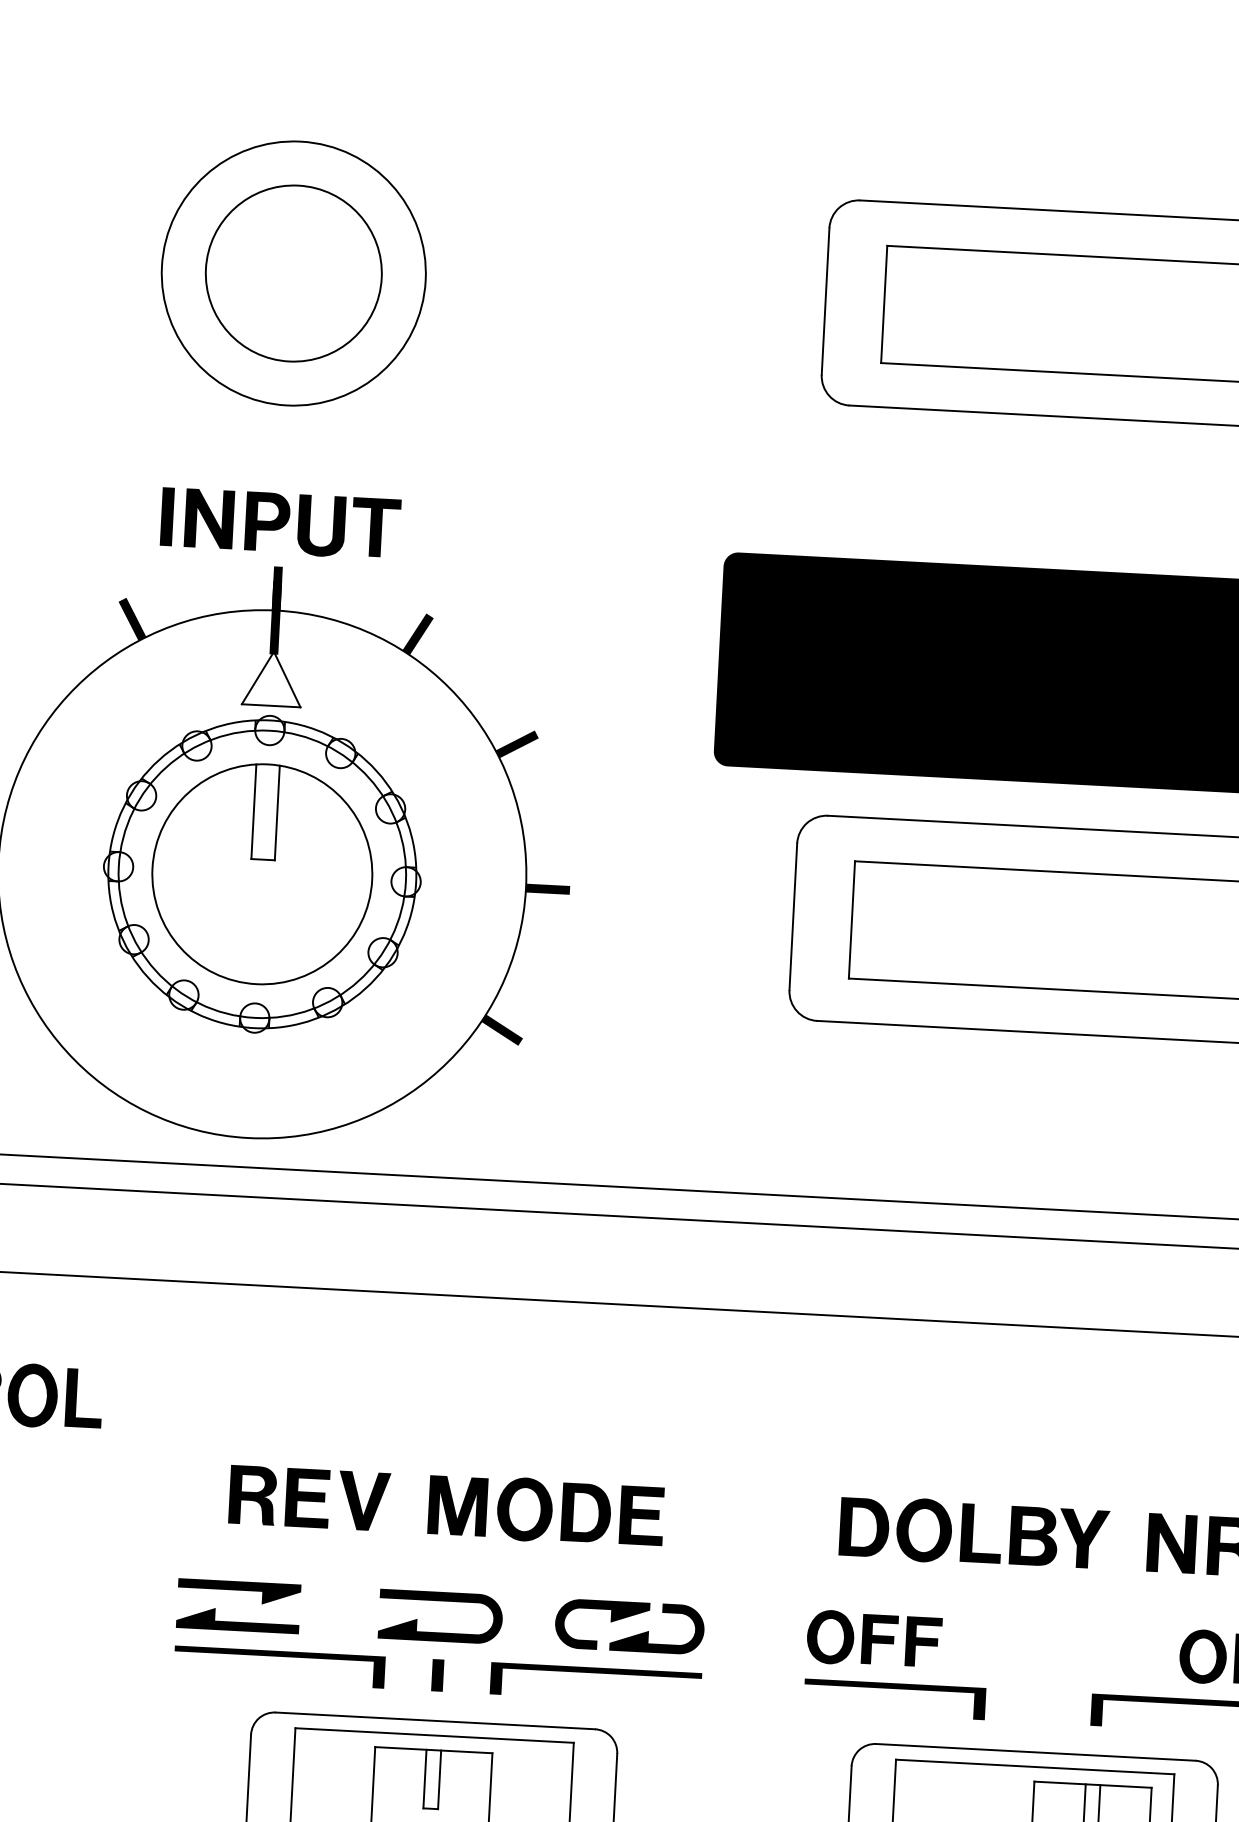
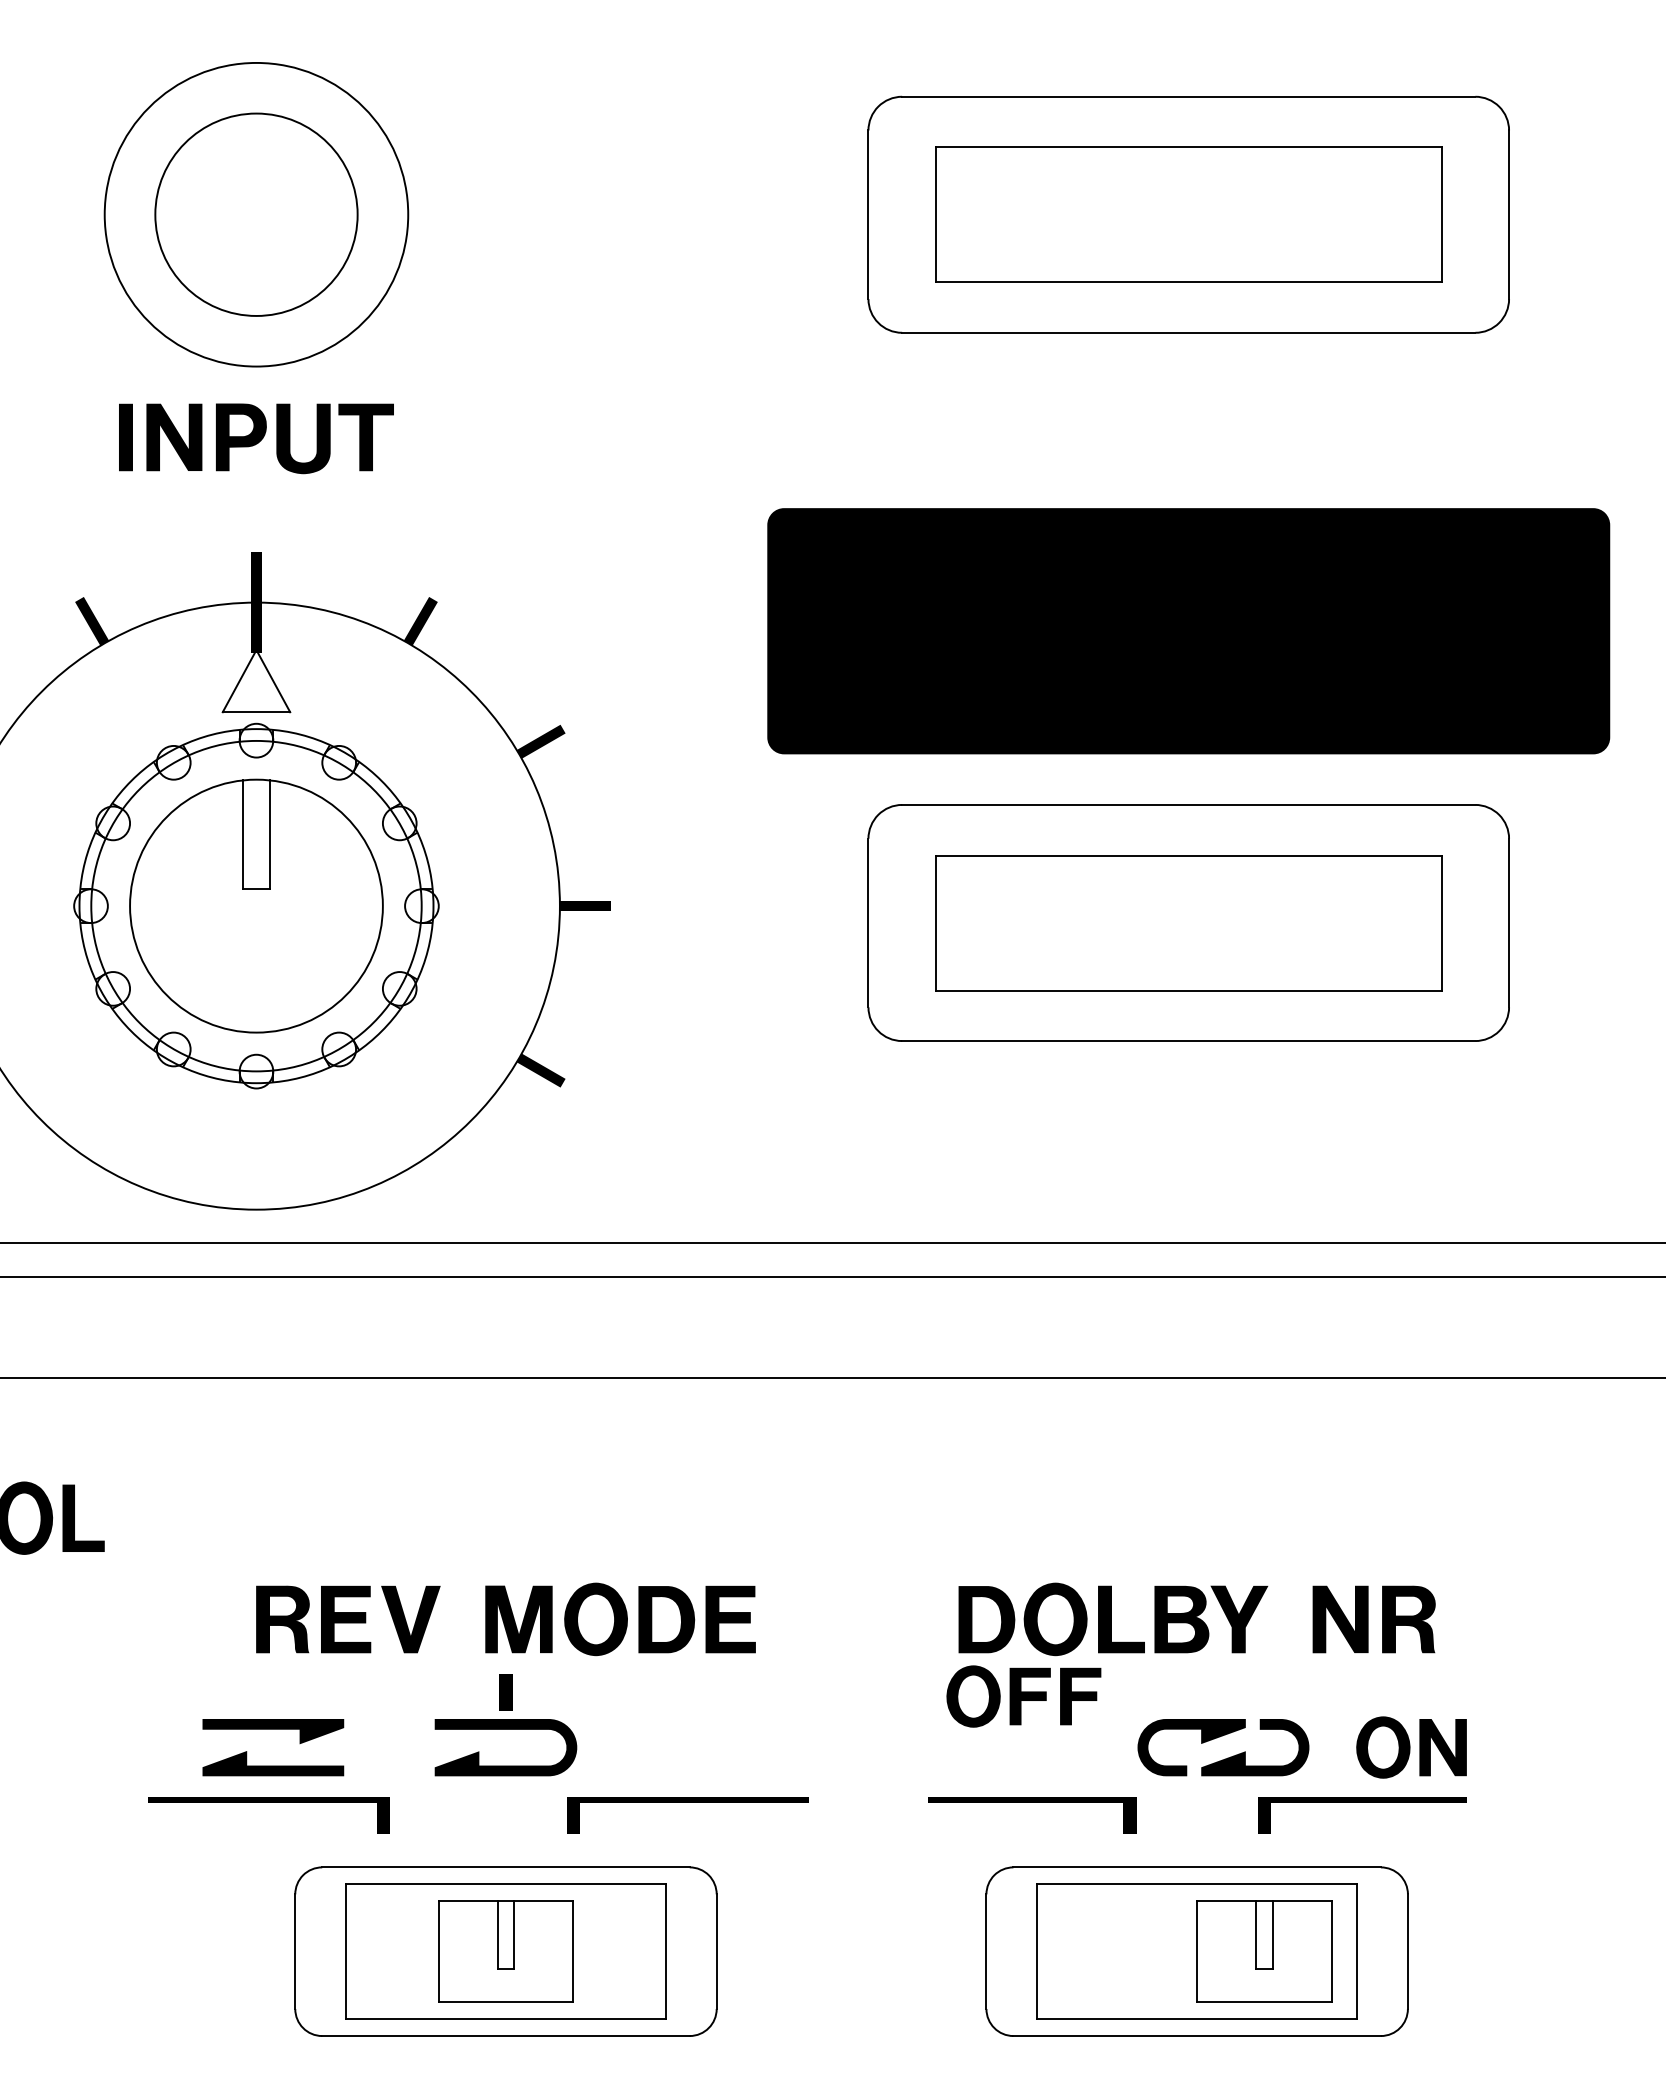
part: (280, 523) -> (256, 438), moved
part: (626, 1617) -> (1219, 1737), moved
part: (873, 1639) -> (1023, 1696), moved
part: (279, 1656) -> (268, 1802), moved
part: (437, 1675) -> (505, 1692), moved

